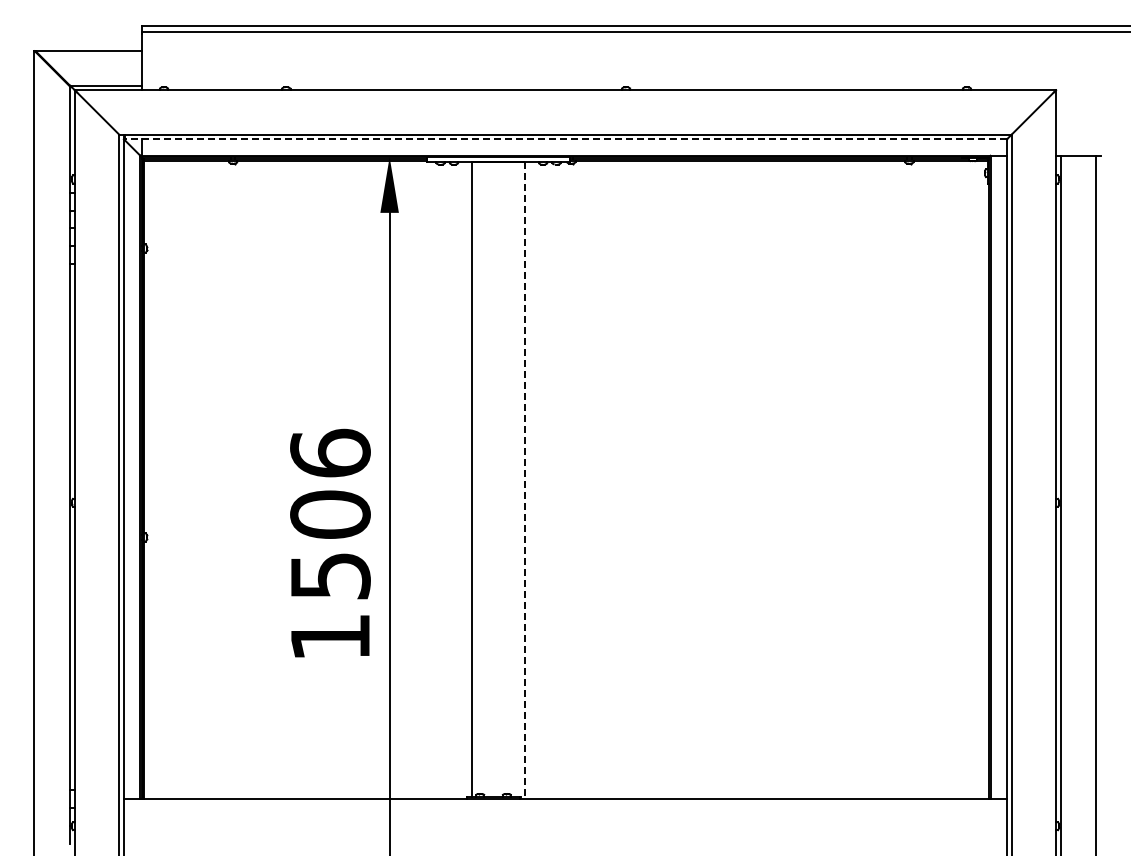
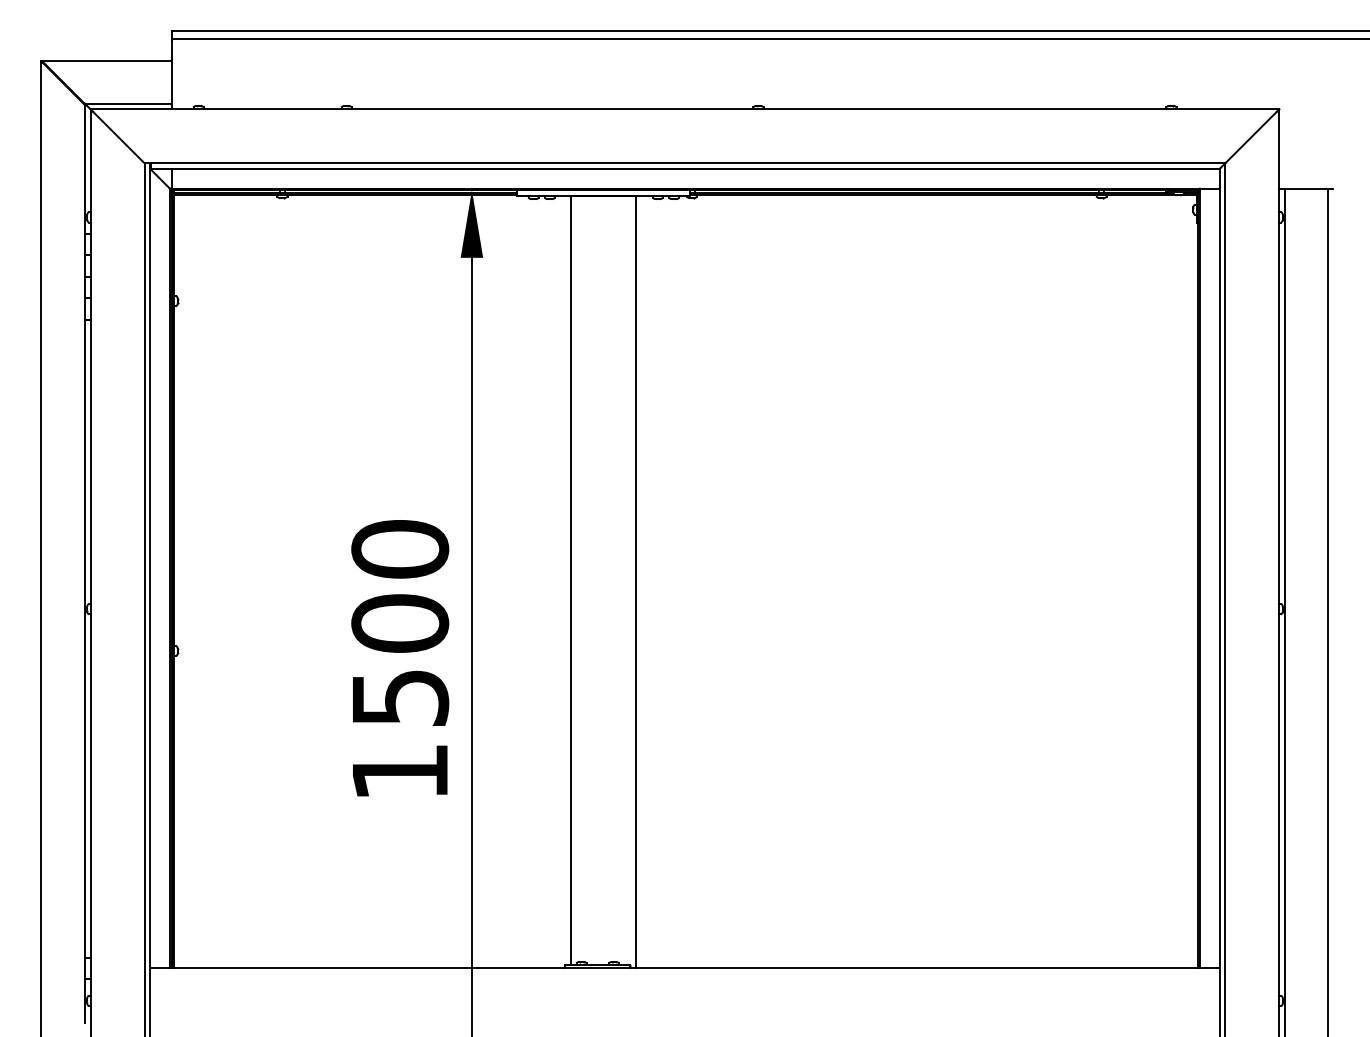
line: (565, 139) -> (685, 168), dashed -> solid
text: (330, 452) -> (400, 548), 1506 -> 1500
line: (525, 480) -> (636, 582), dashed -> solid

